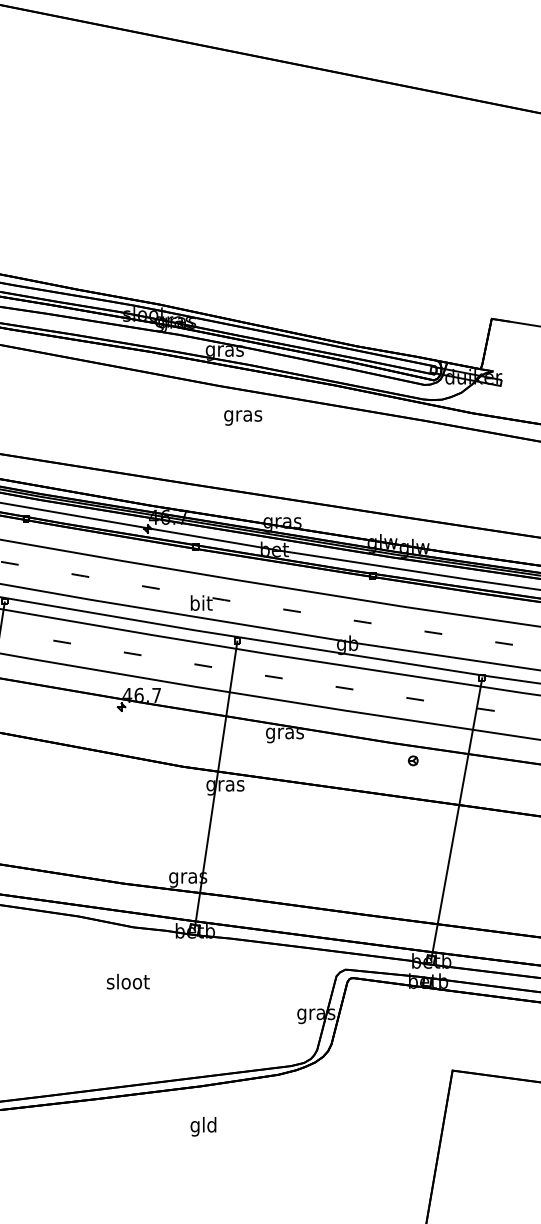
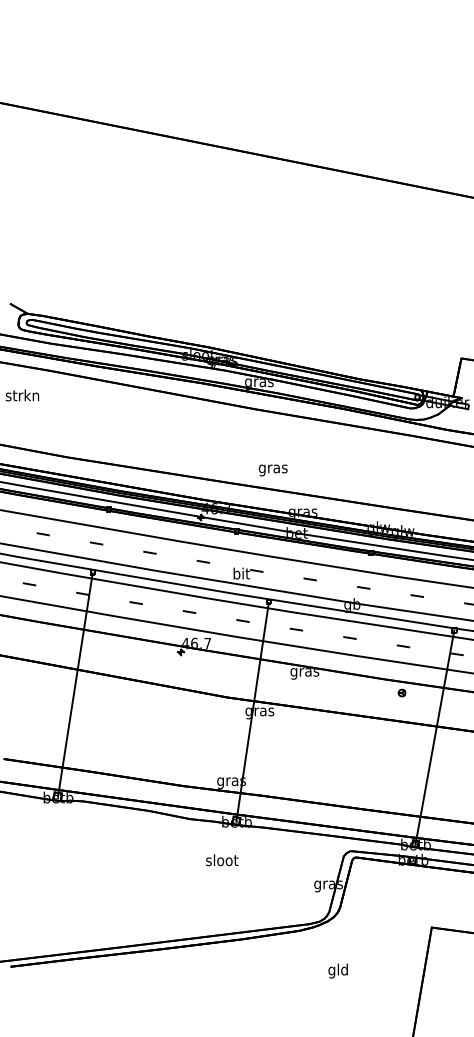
text: (242, 418) -> (272, 470), moved
text: (128, 982) -> (222, 860), moved
text: (202, 1125) -> (337, 970), moved

